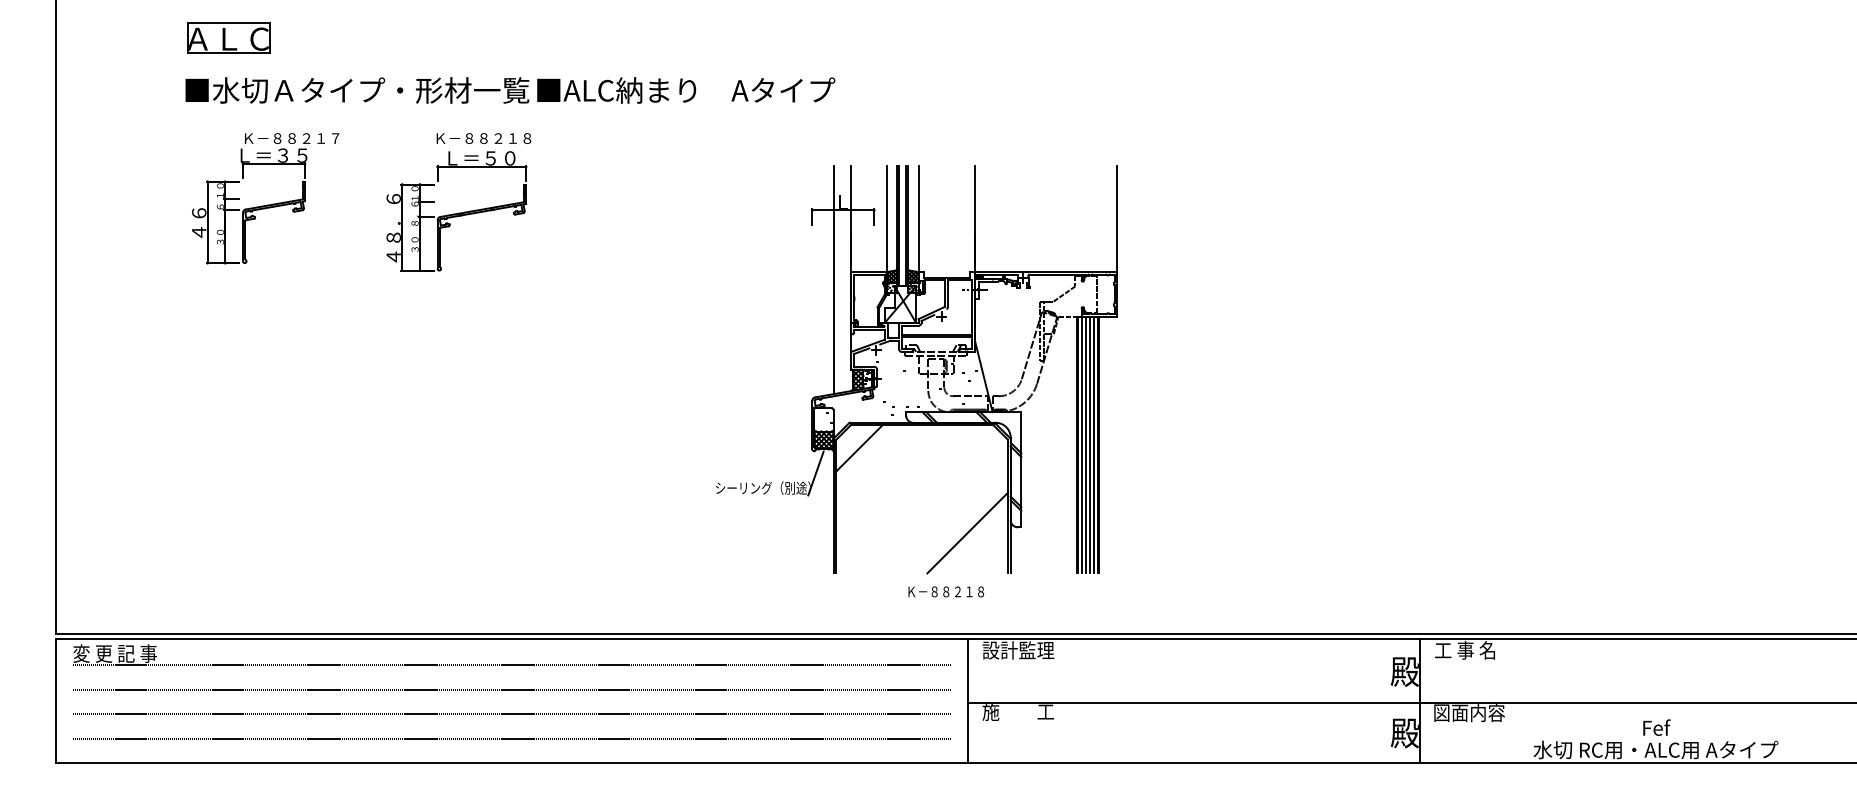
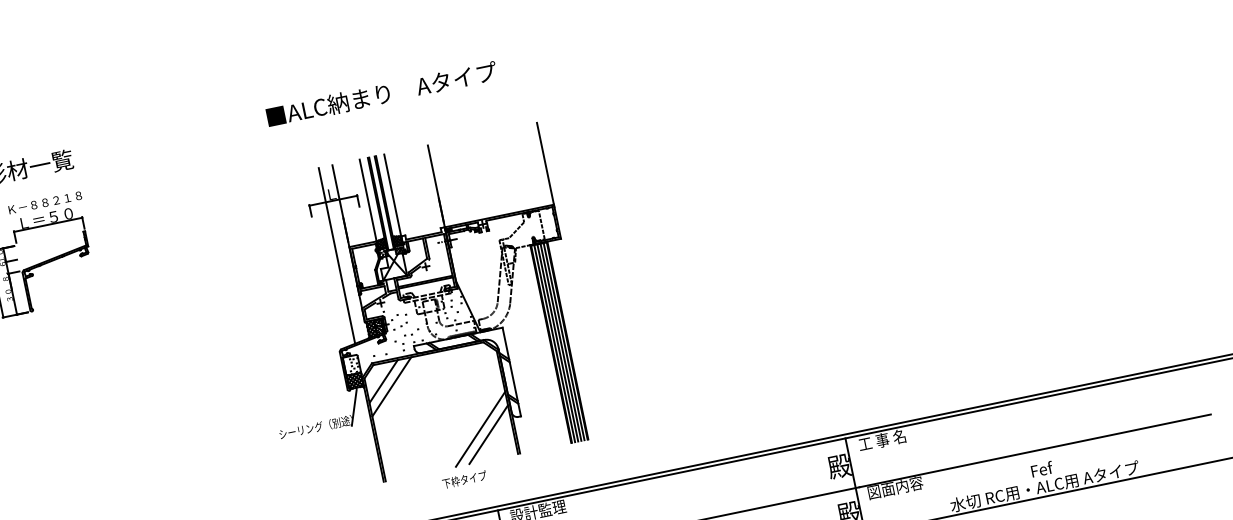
text: (686, 90) -> (382, 94), moved
line: (867, 457) -> (391, 387), added
line: (976, 541) -> (488, 434), added
text: (945, 591) -> (472, 477), Ｋ－８８２１８ -> 下枠タイプ

